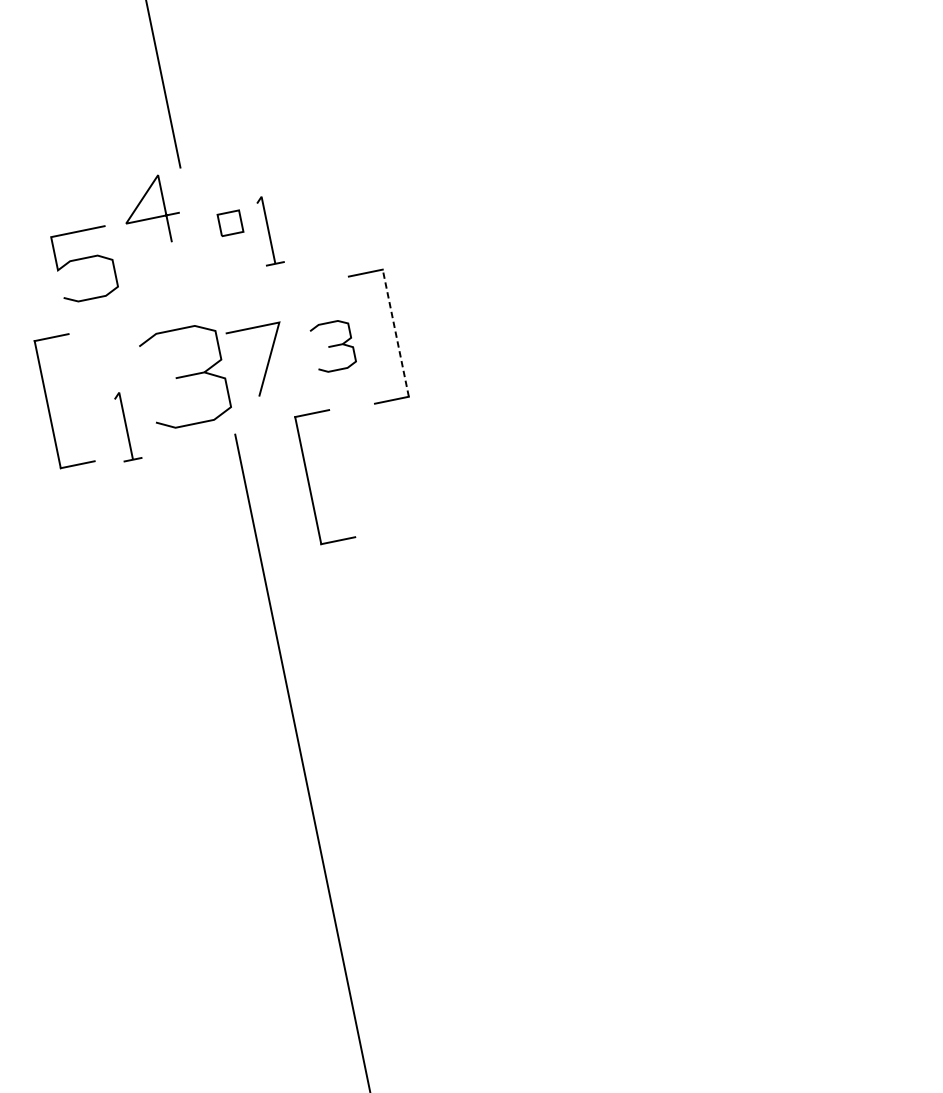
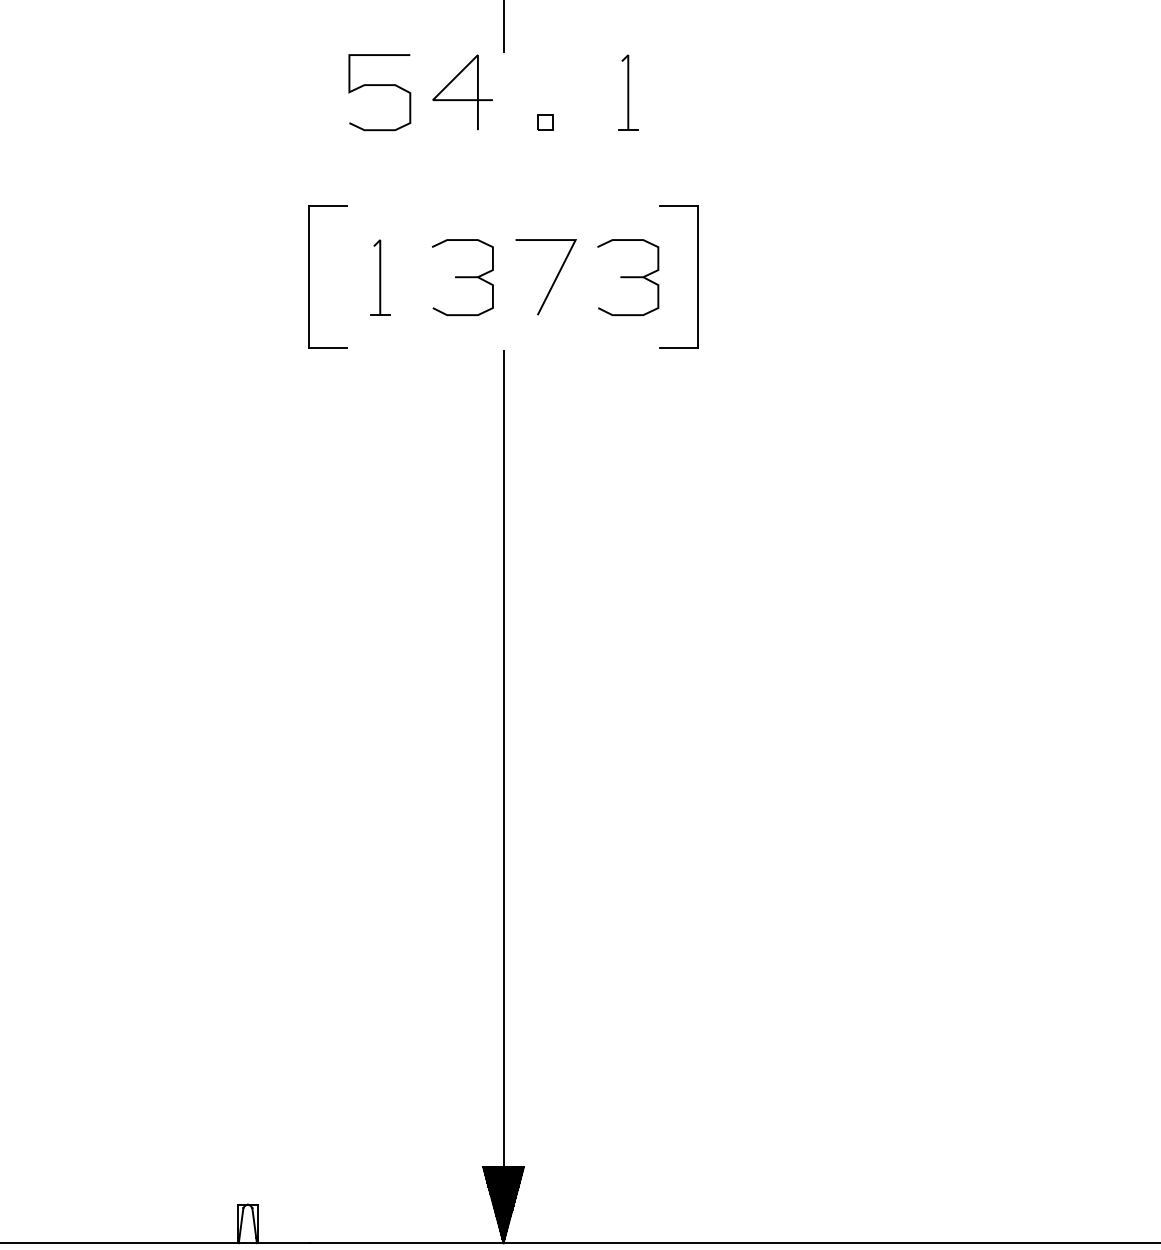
part: (230, 222) -> (545, 122), size x0.62
part: (268, 230) -> (628, 92), moved
curve: (83, 258) -> (379, 85), moved
line: (395, 332) -> (698, 276), dashed -> solid
part: (333, 346) -> (628, 277), size x1.43
part: (185, 376) -> (462, 277), size x0.71
part: (126, 426) -> (380, 277), moved
part: (308, 479) -> (572, 415), removed

